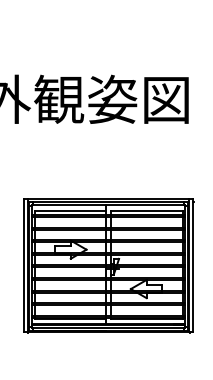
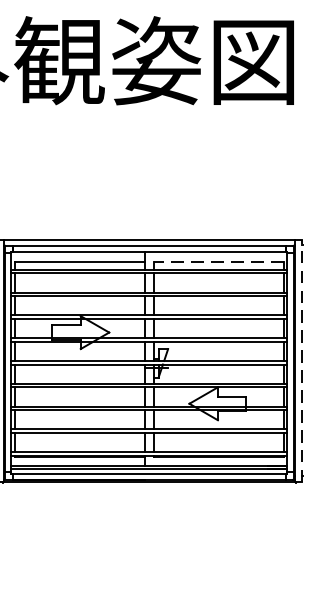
line: (146, 210) -> (217, 261), solid -> dashed
line: (193, 265) -> (302, 361), solid -> dashed

